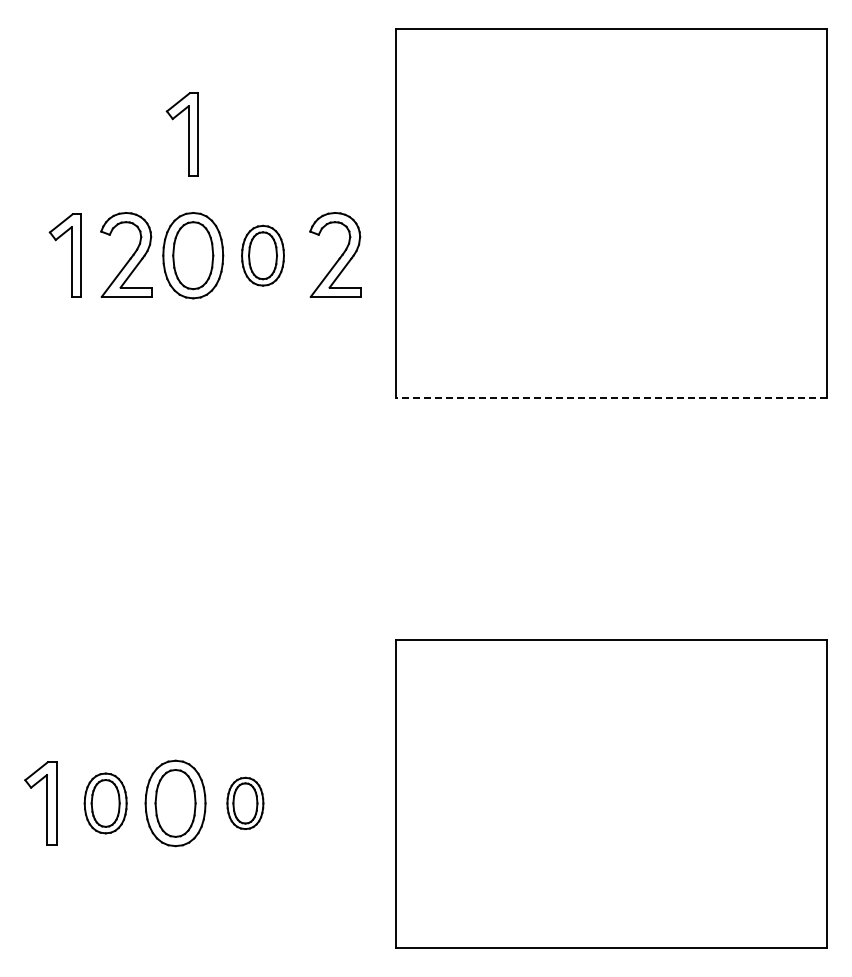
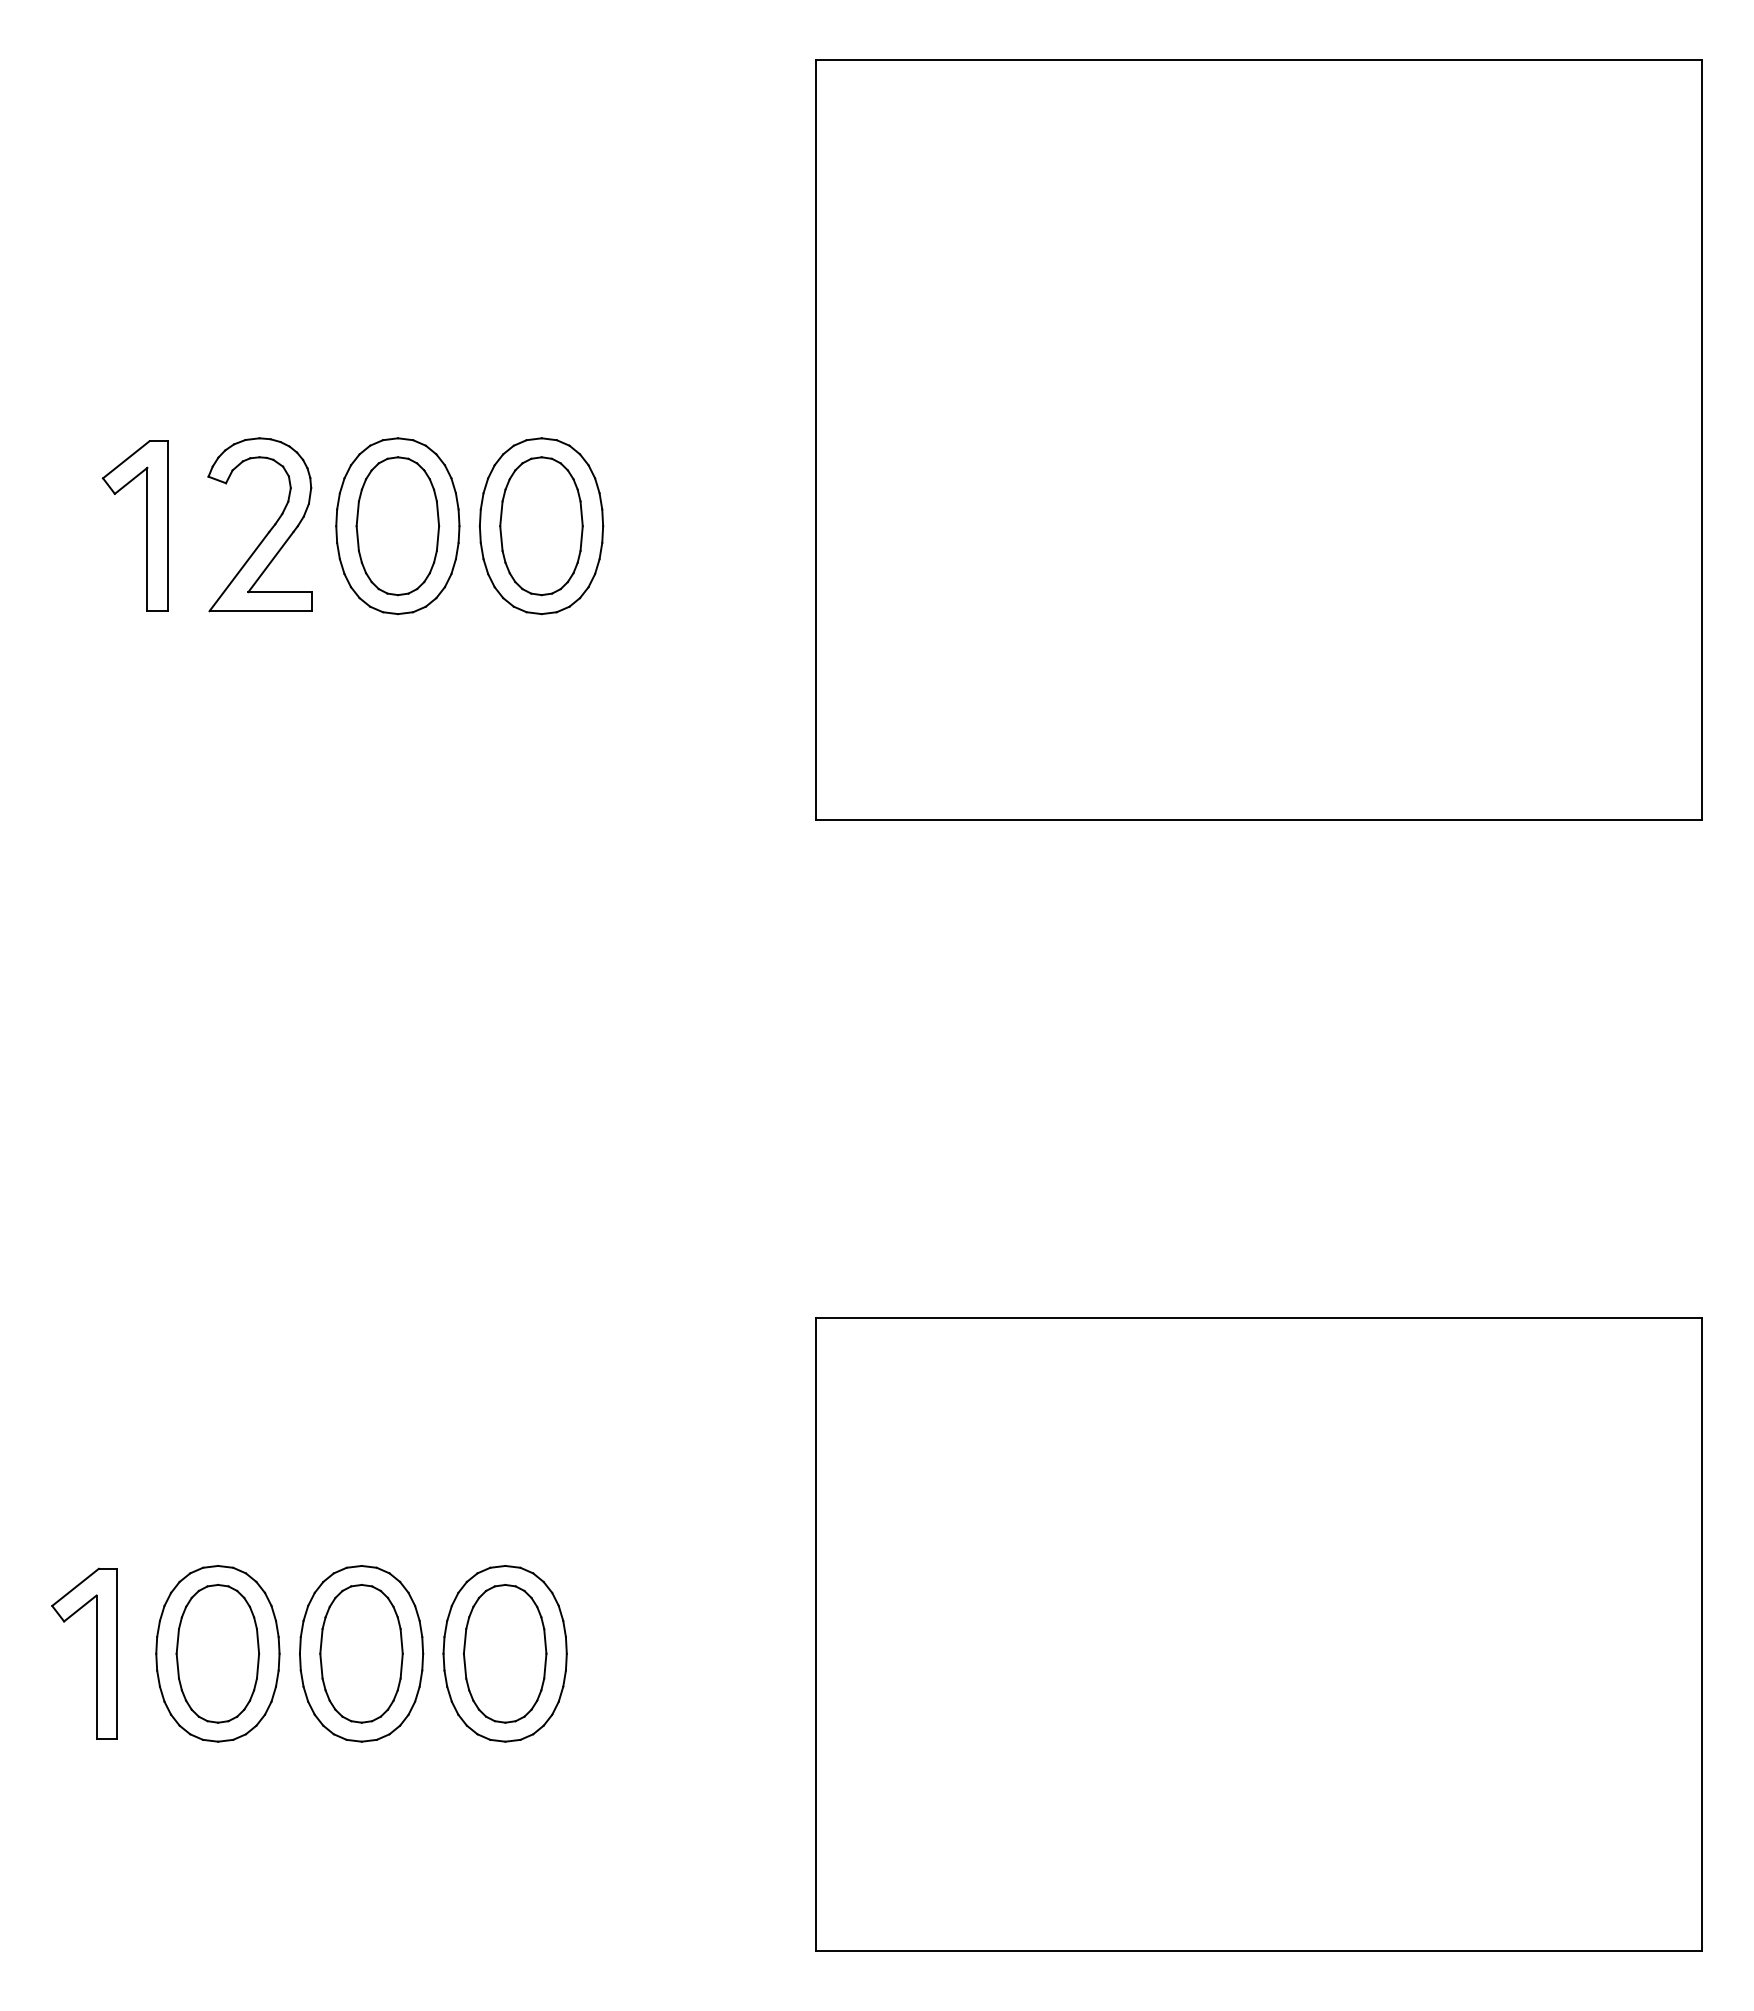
part: (188, 134) -> (388, 276), removed
part: (335, 254) -> (690, 523), removed
part: (262, 255) -> (540, 525), size x1.43
line: (610, 398) -> (1256, 820), dashed -> solid
part: (105, 803) -> (217, 1653), size x1.43
part: (245, 803) -> (505, 1653), size x1.67

